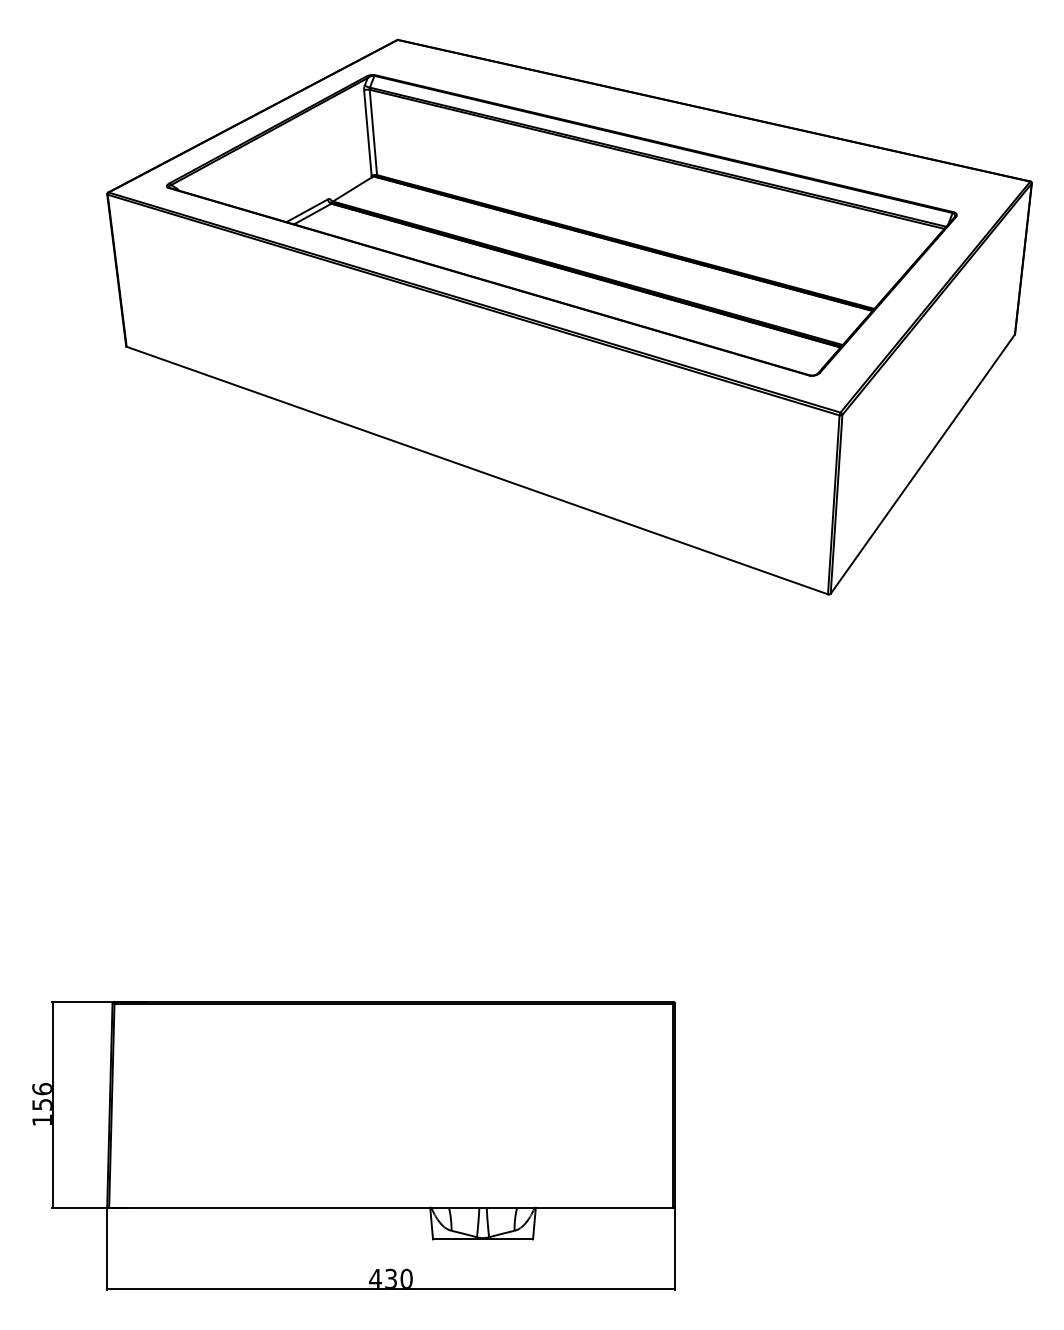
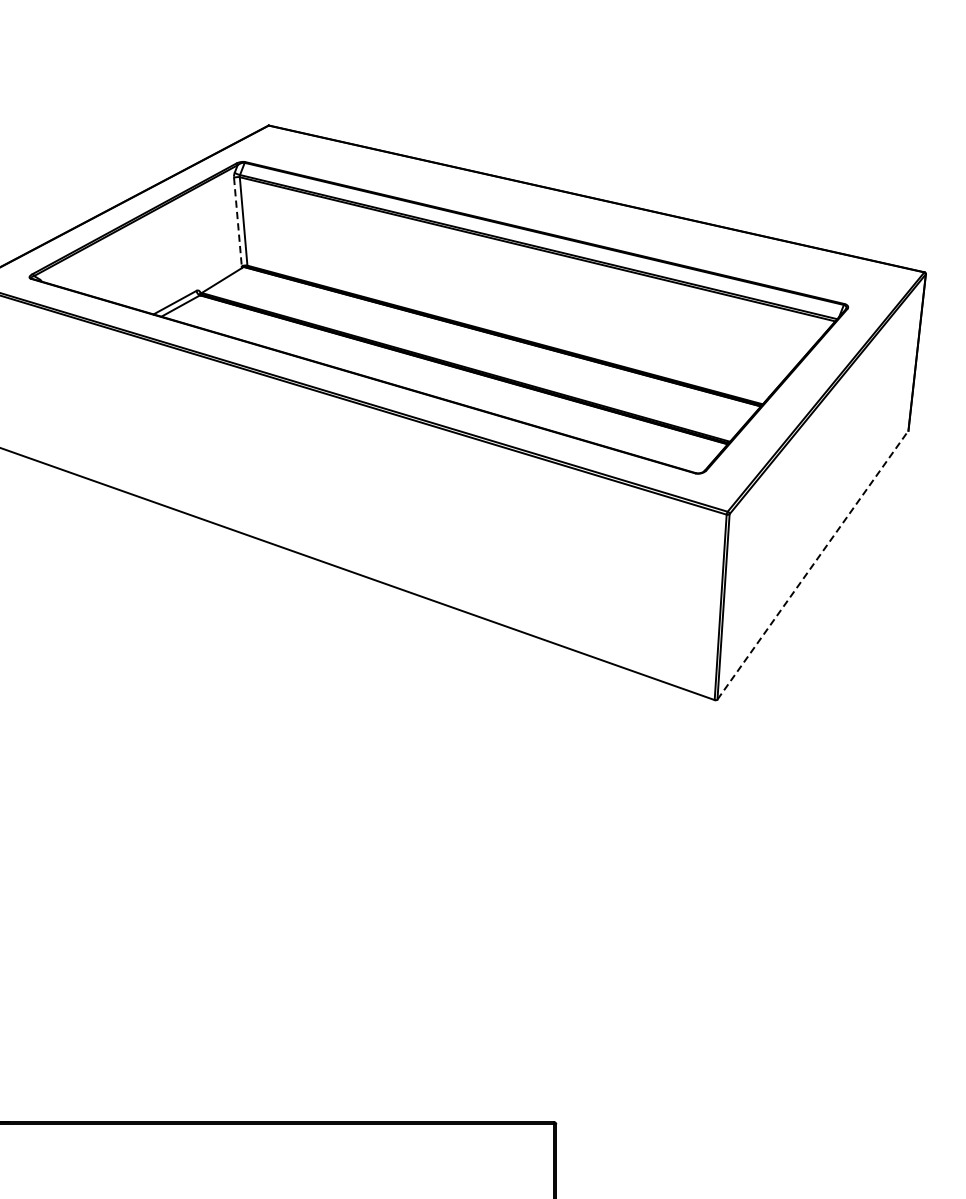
line: (367, 133) -> (237, 222), solid -> dashed
line: (923, 463) -> (813, 564), solid -> dashed

